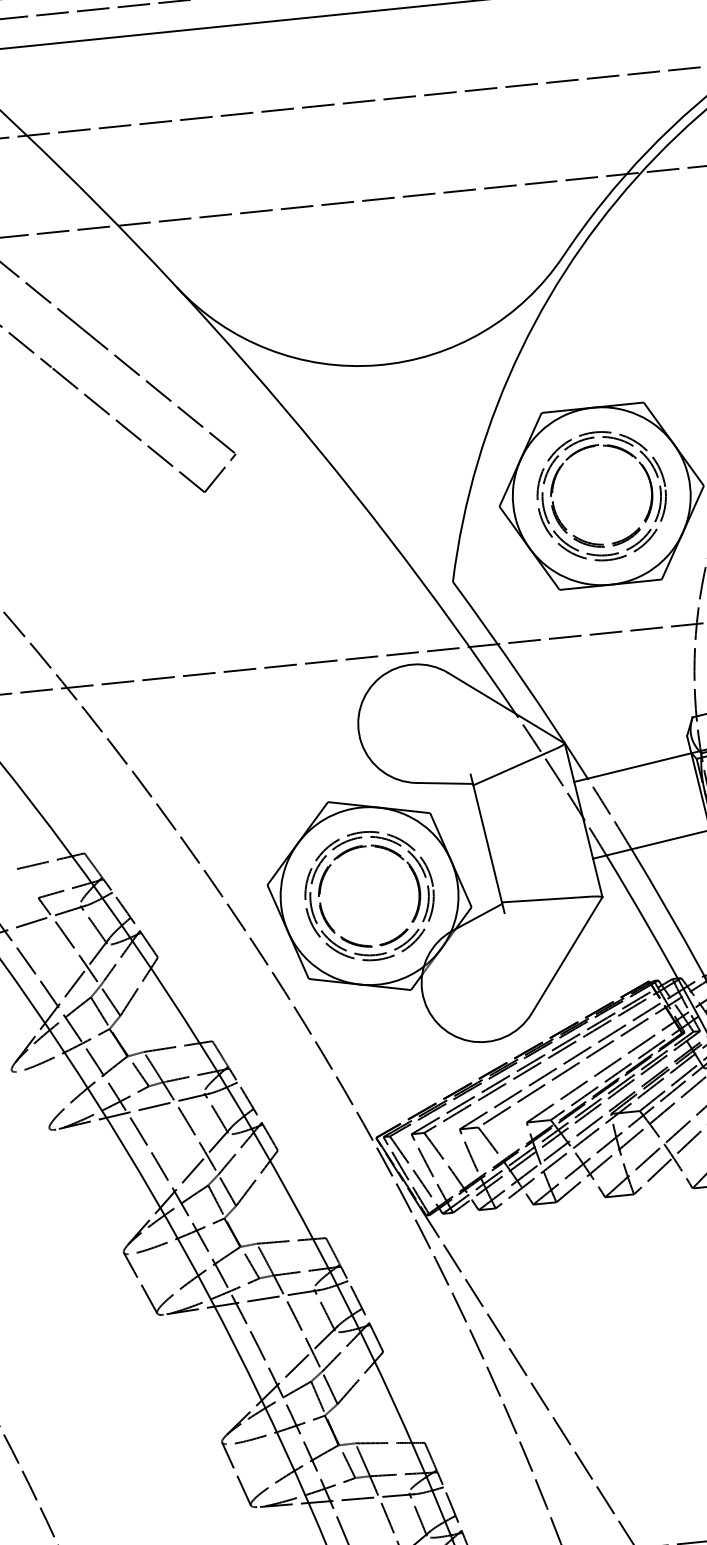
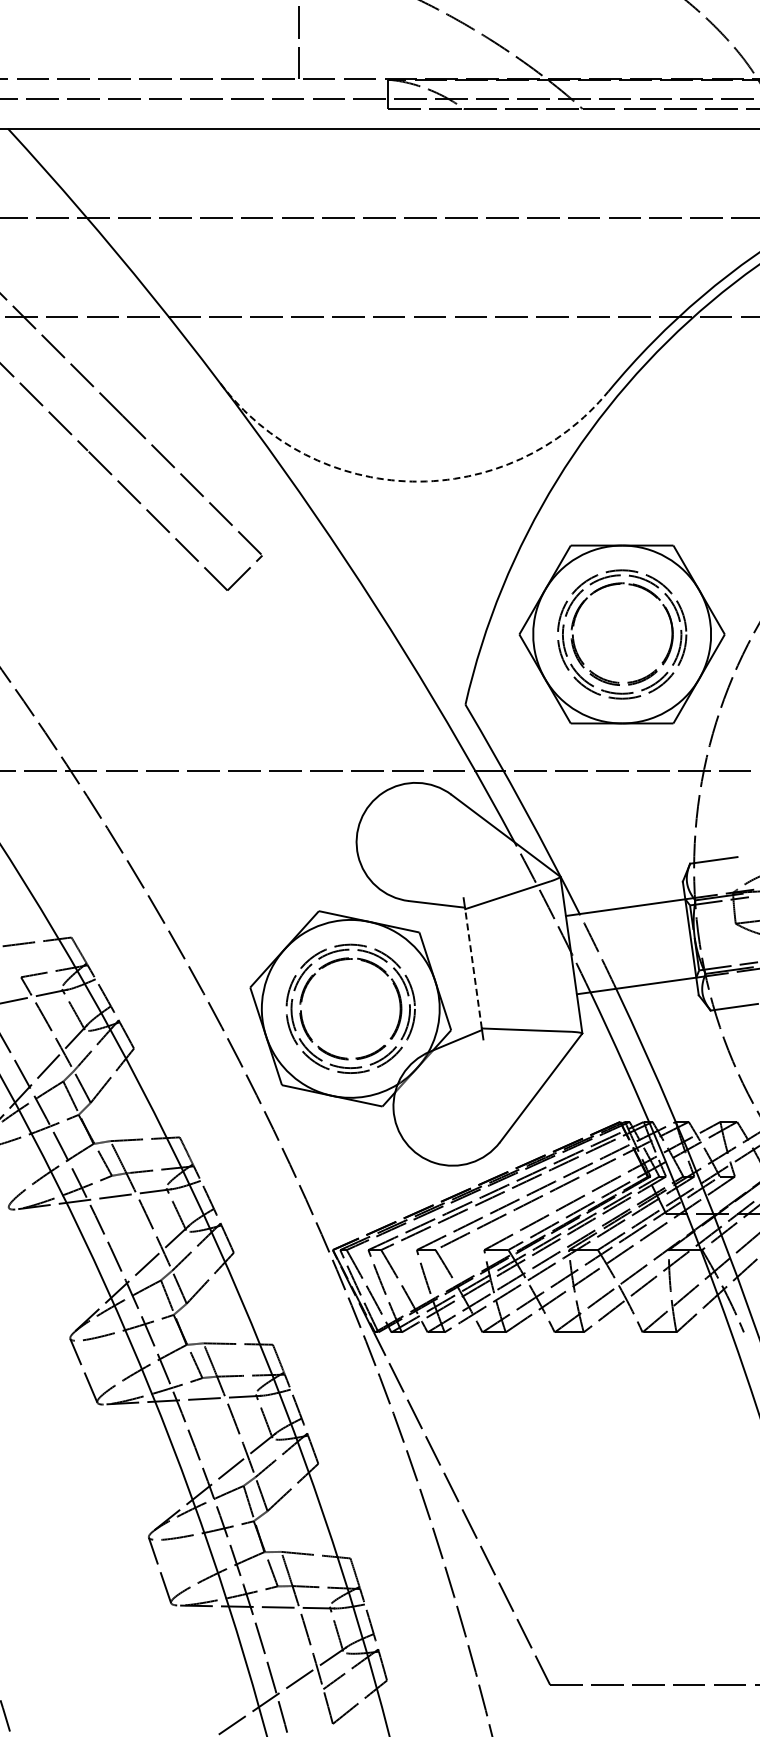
arc: (377, 365) -> (412, 481), solid -> dashed
line: (487, 843) -> (473, 968), solid -> dashed

